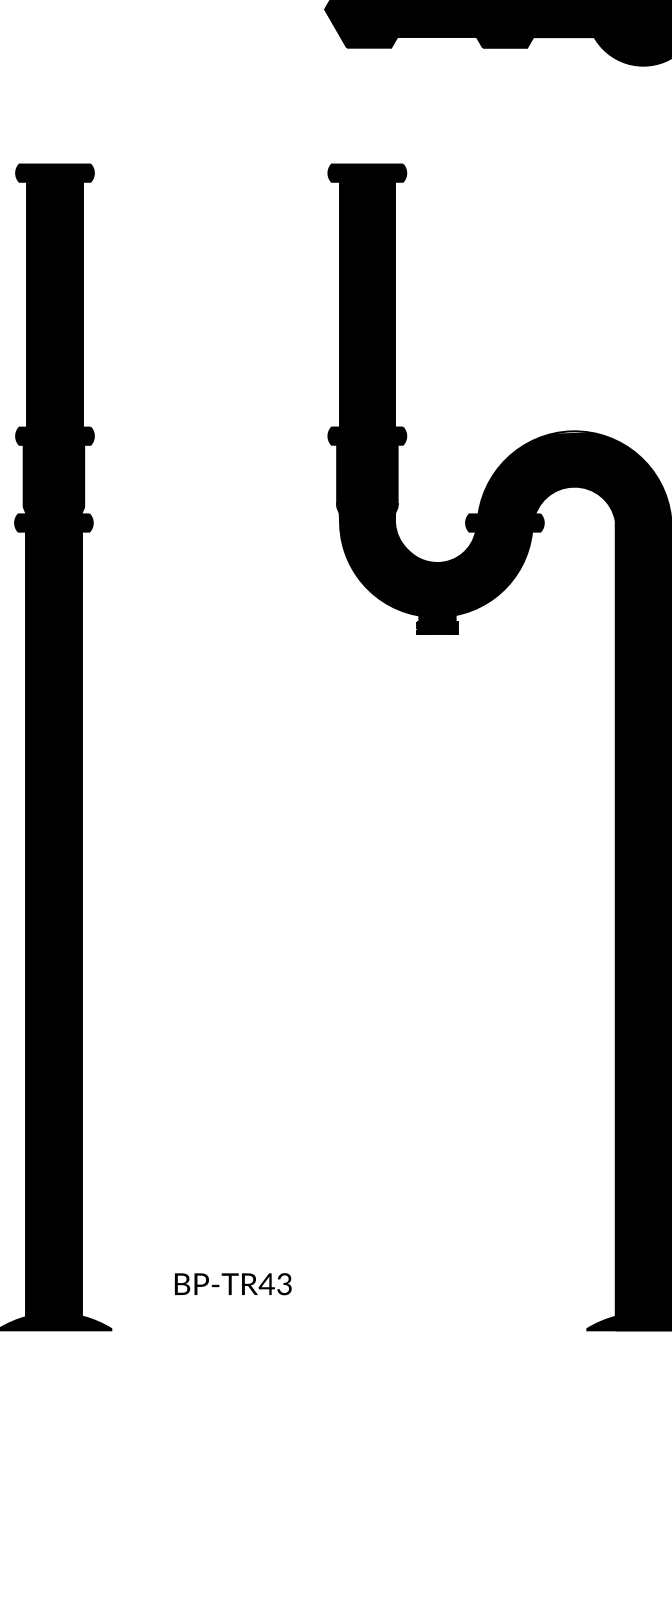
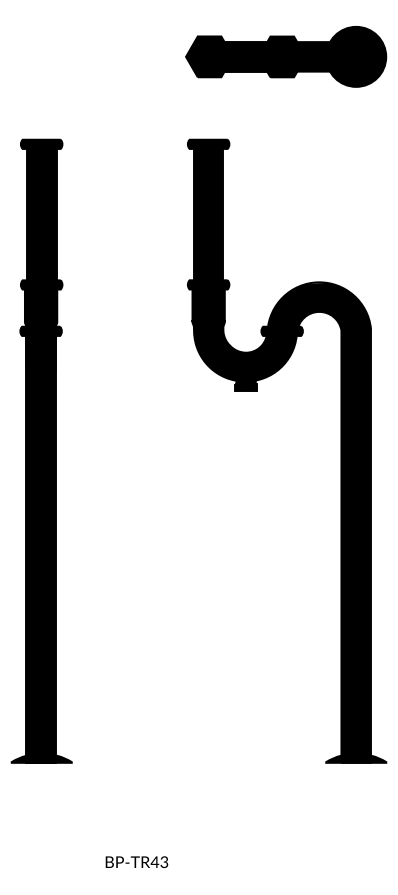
text: (232, 1284) -> (136, 862), moved

